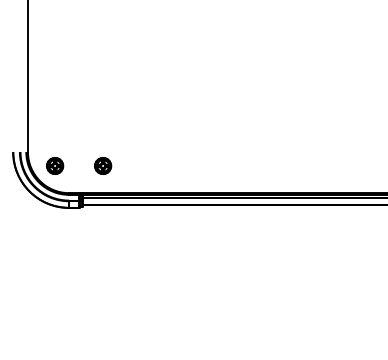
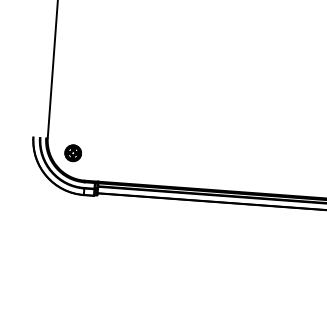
part: (103, 165) -> (120, 156), removed

